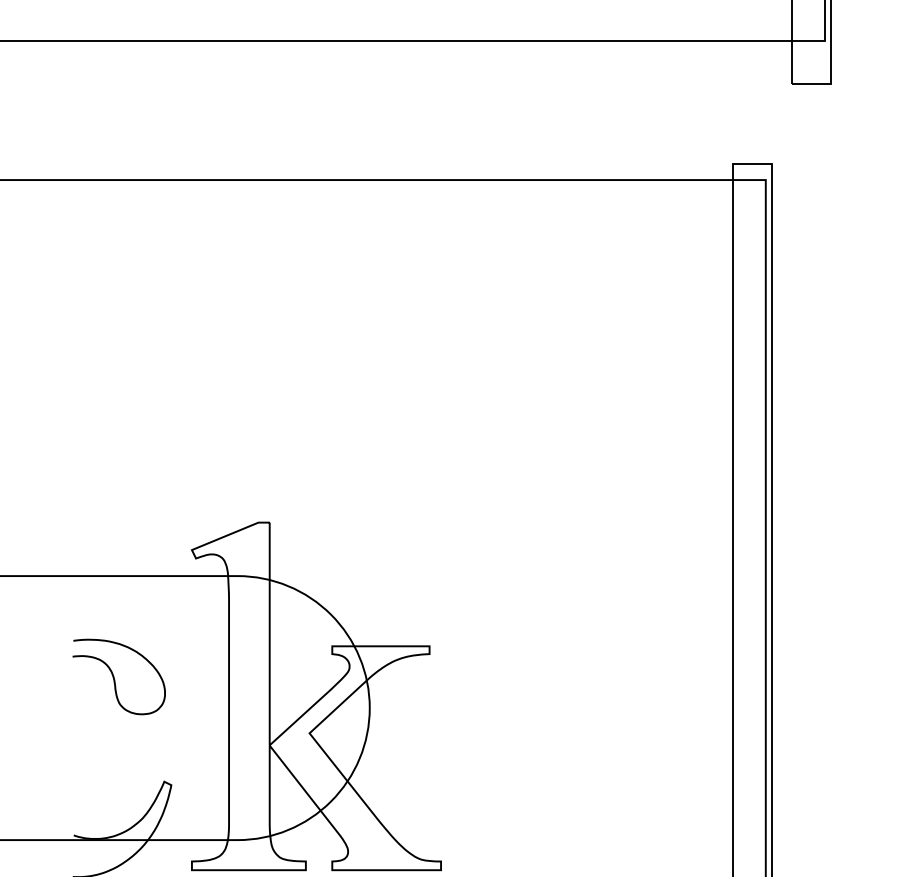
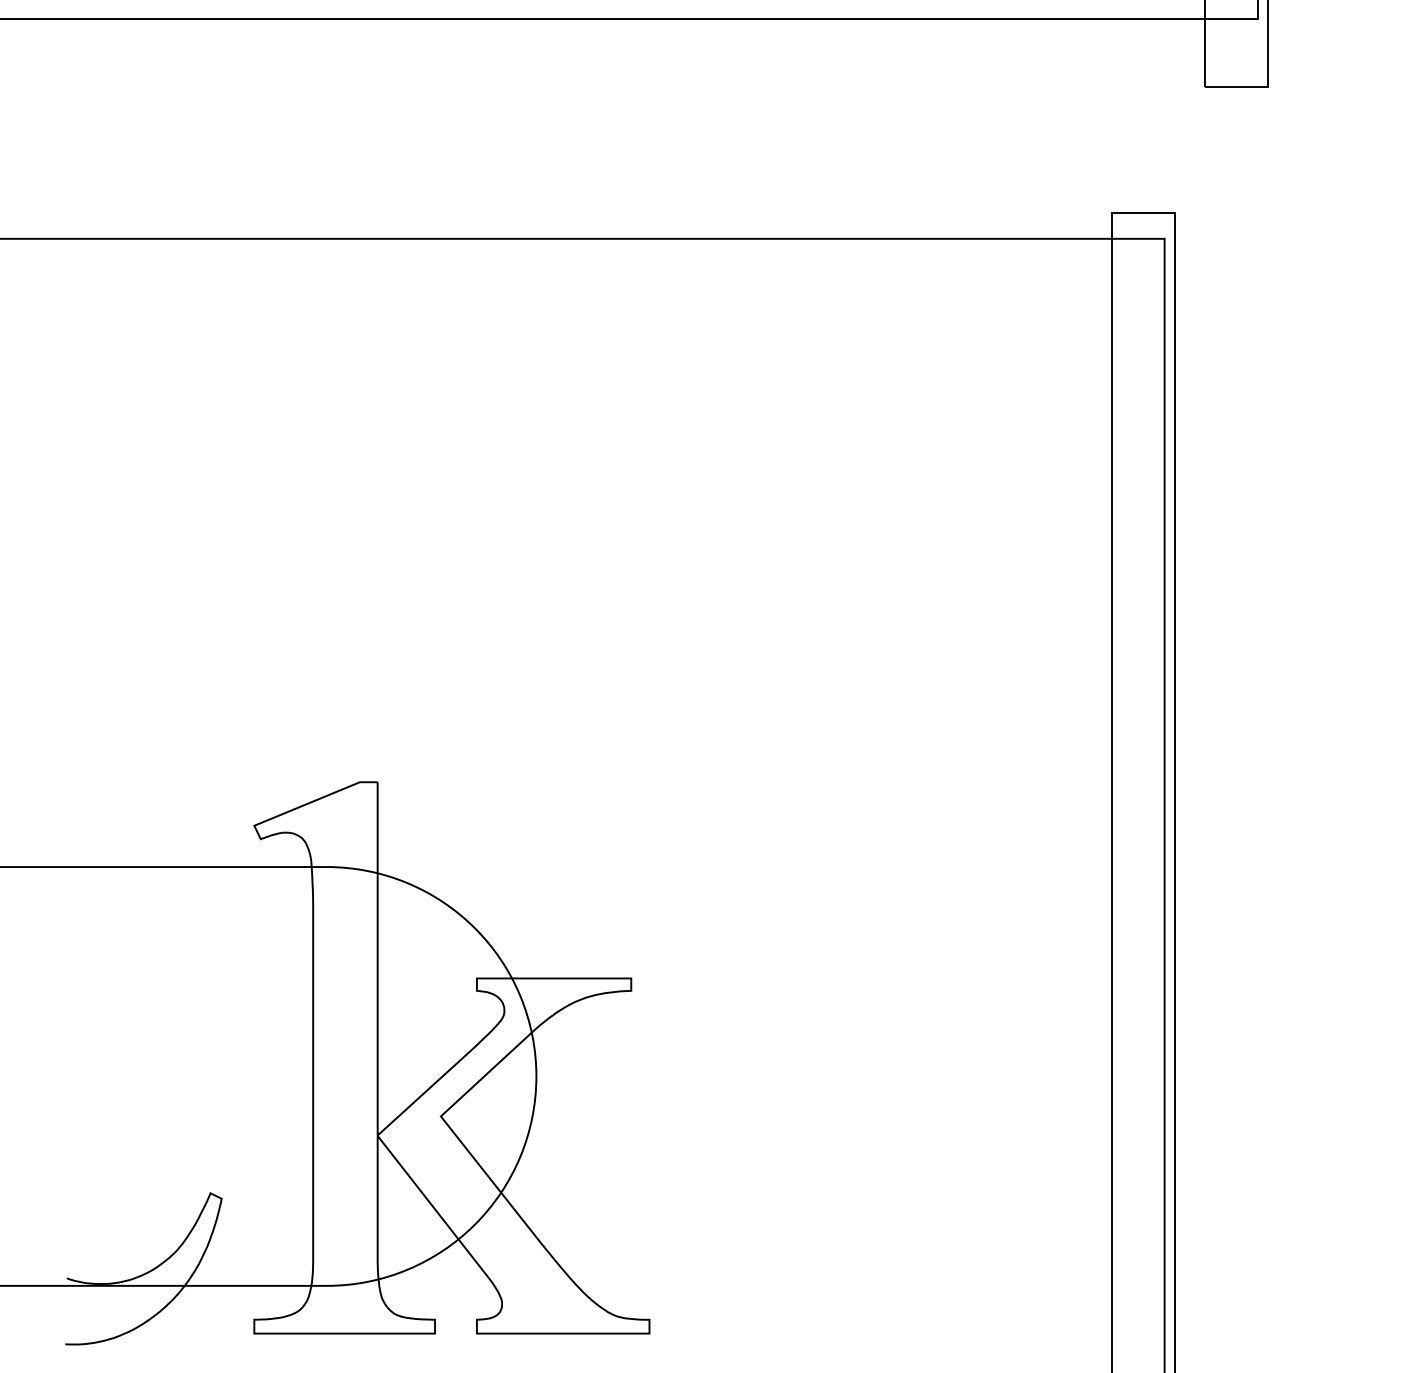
curve: (114, 676) -> (131, 1026), removed

